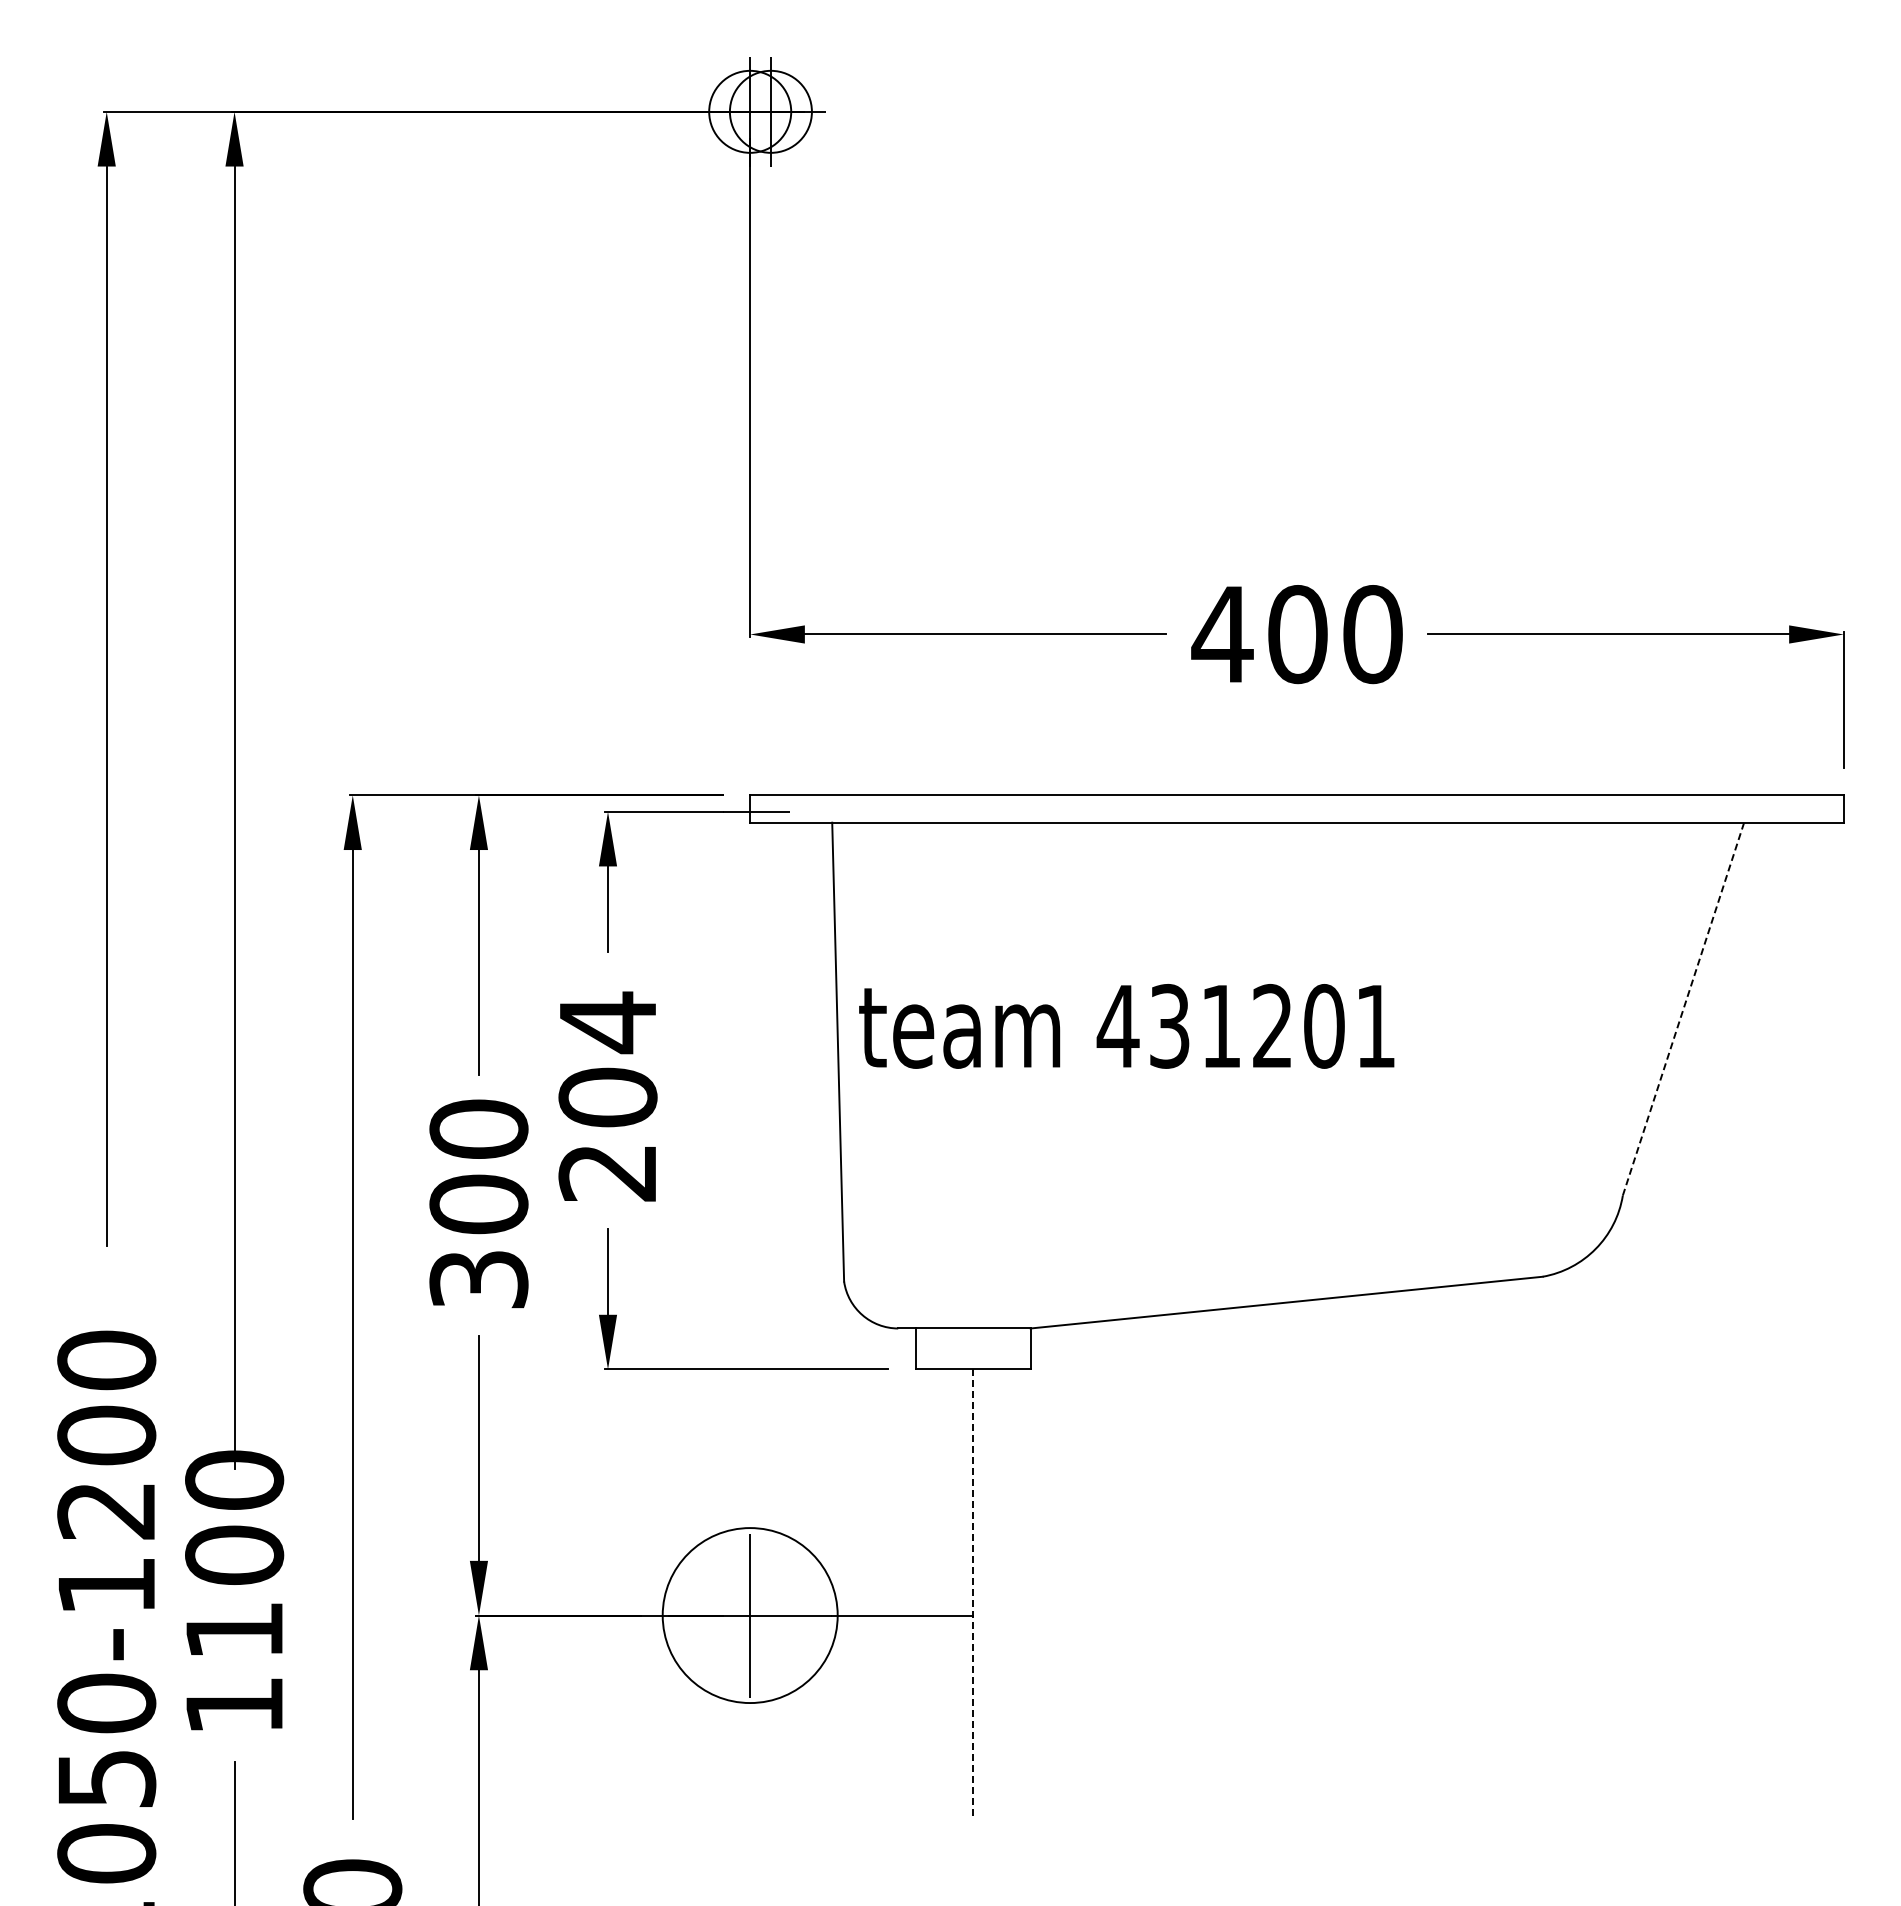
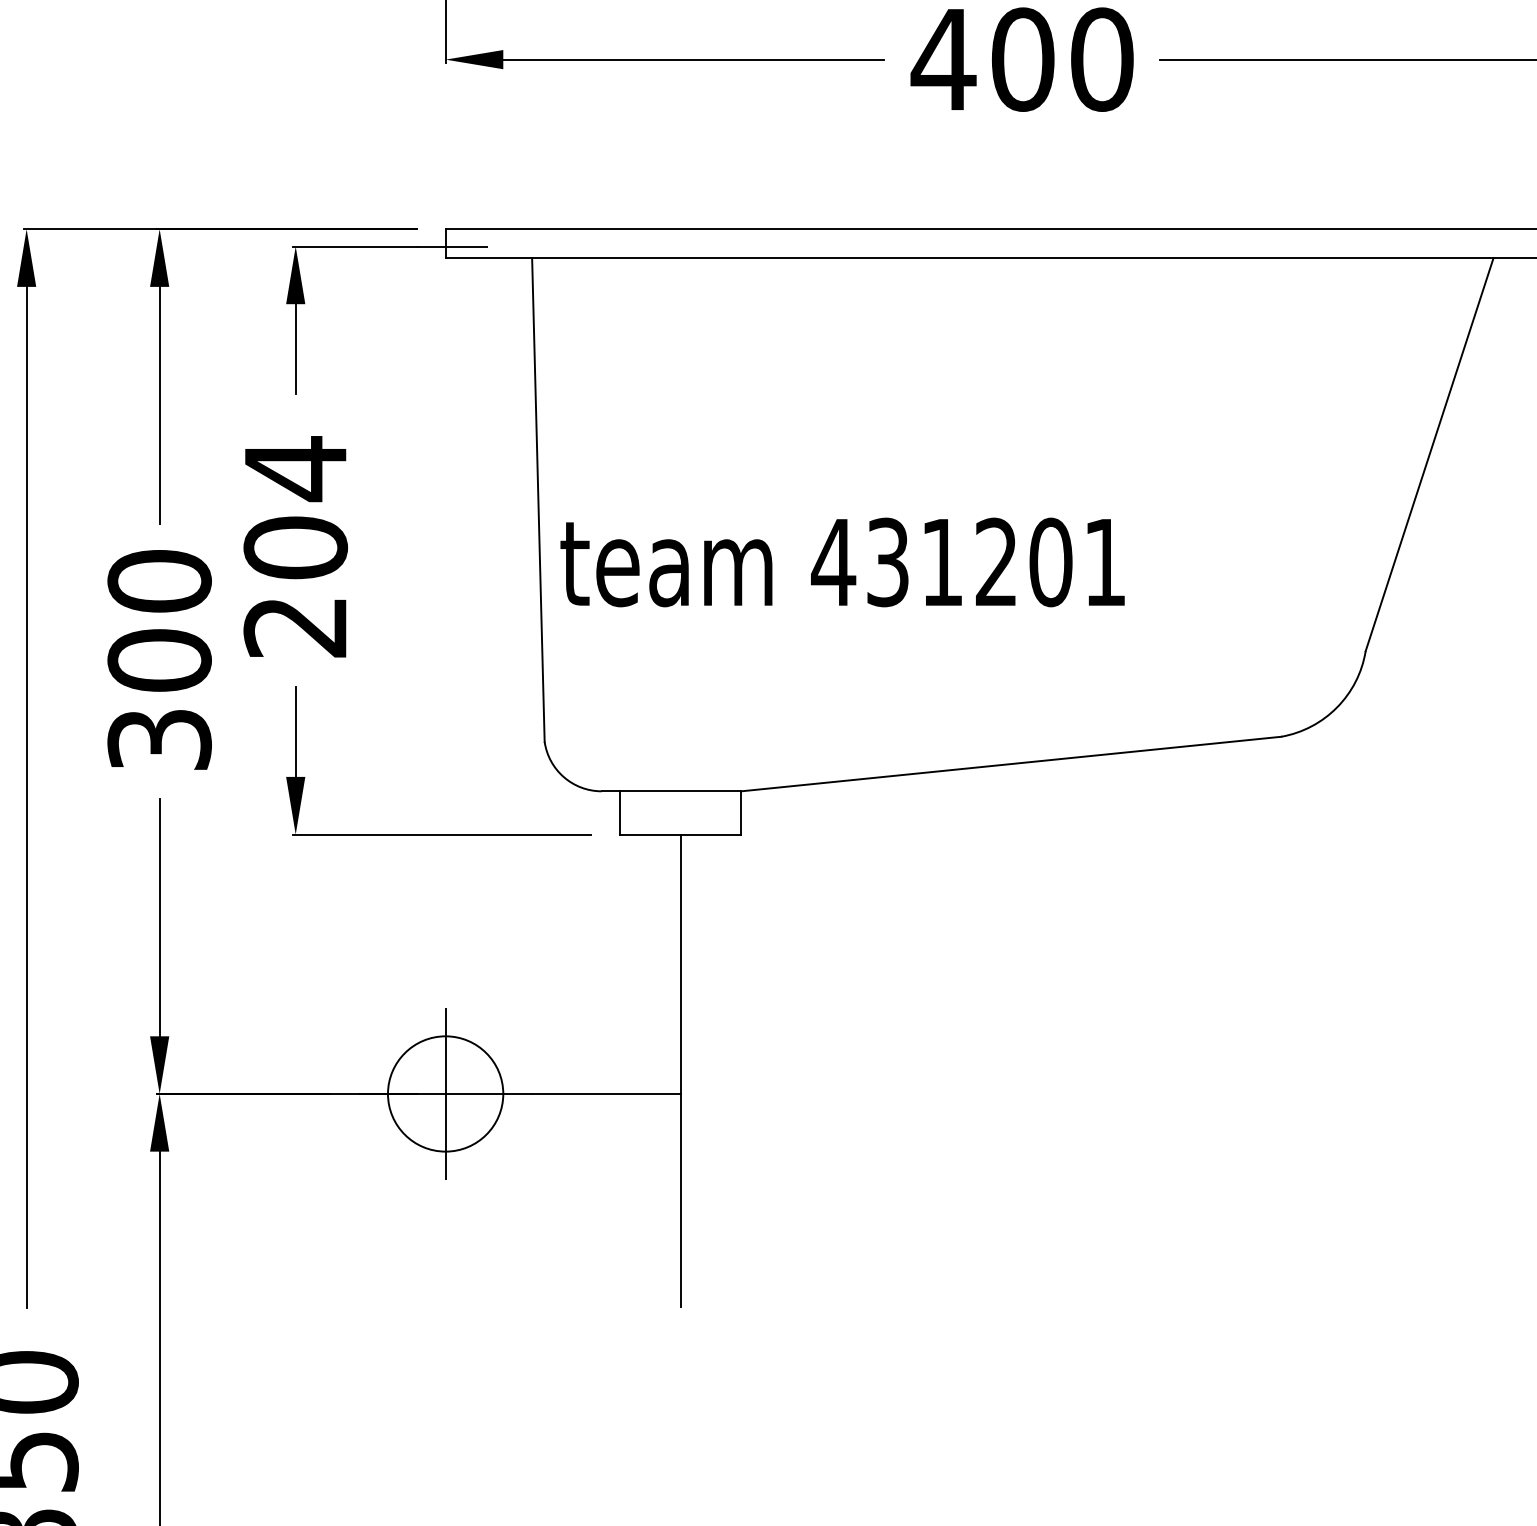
line: (1683, 1008) -> (1429, 453), dashed -> solid
text: (1126, 1026) -> (842, 562), moved
line: (973, 1594) -> (681, 1071), dashed -> solid
circle: (749, 1615) -> (444, 1093), size x0.62

